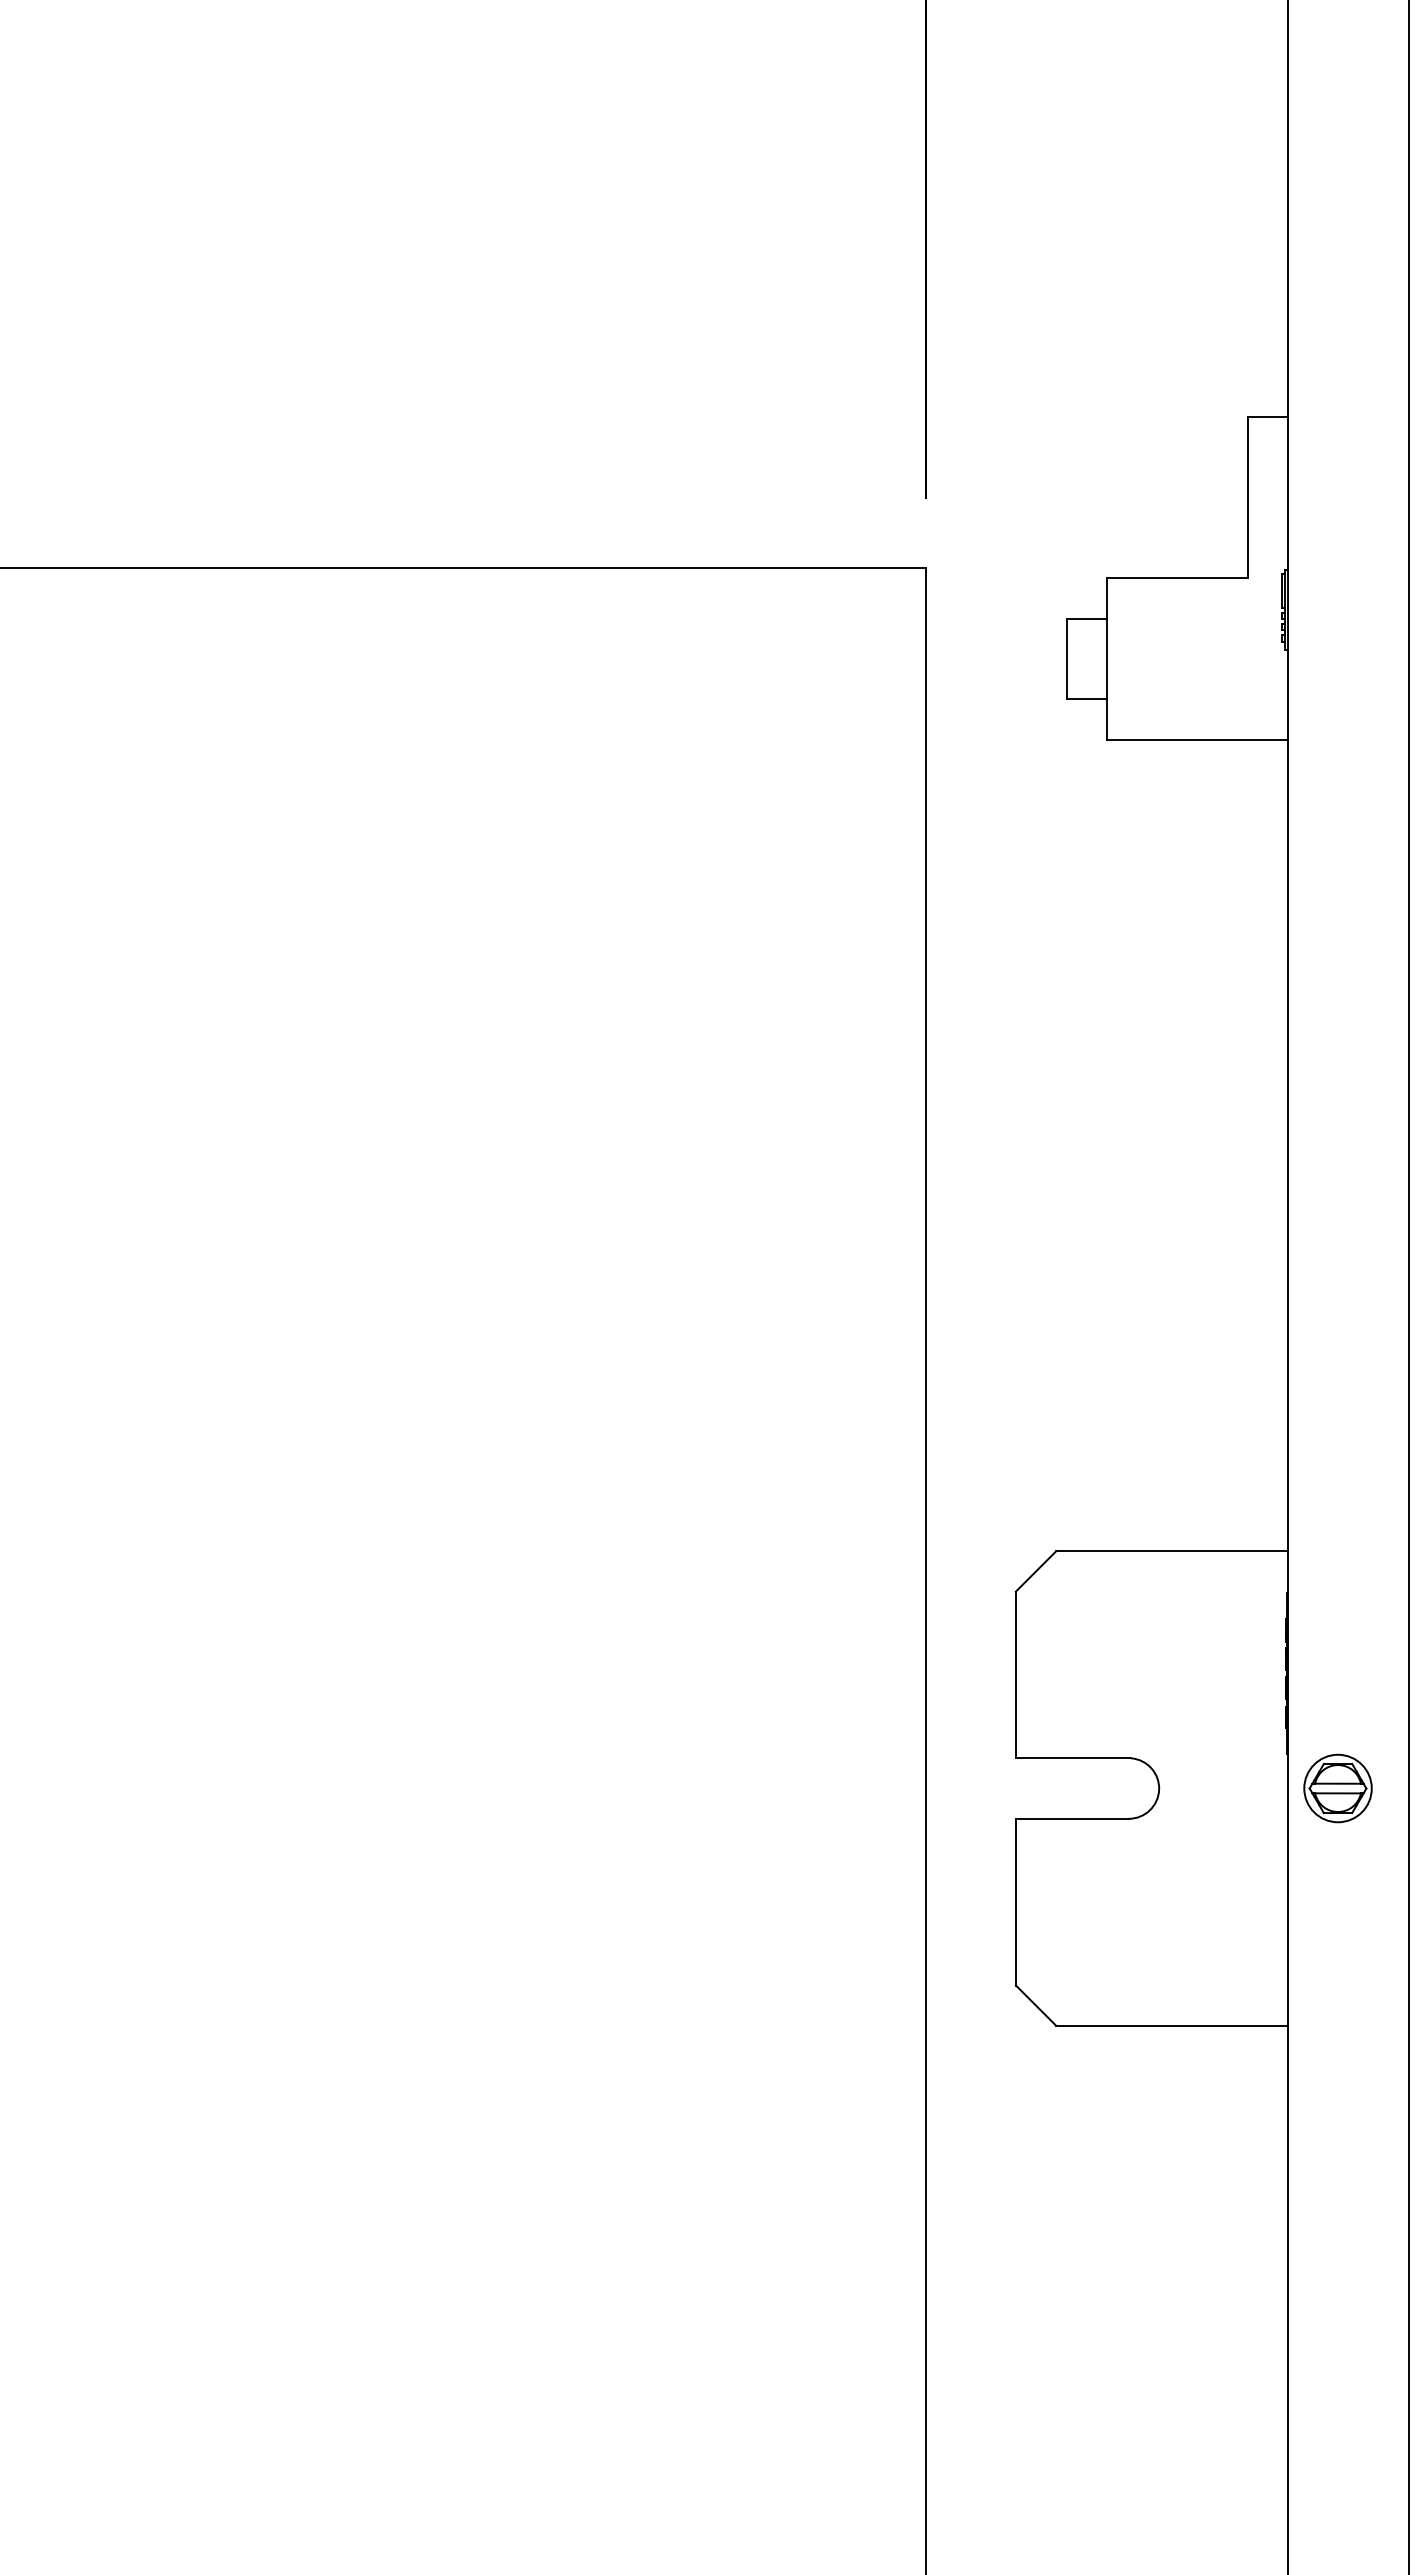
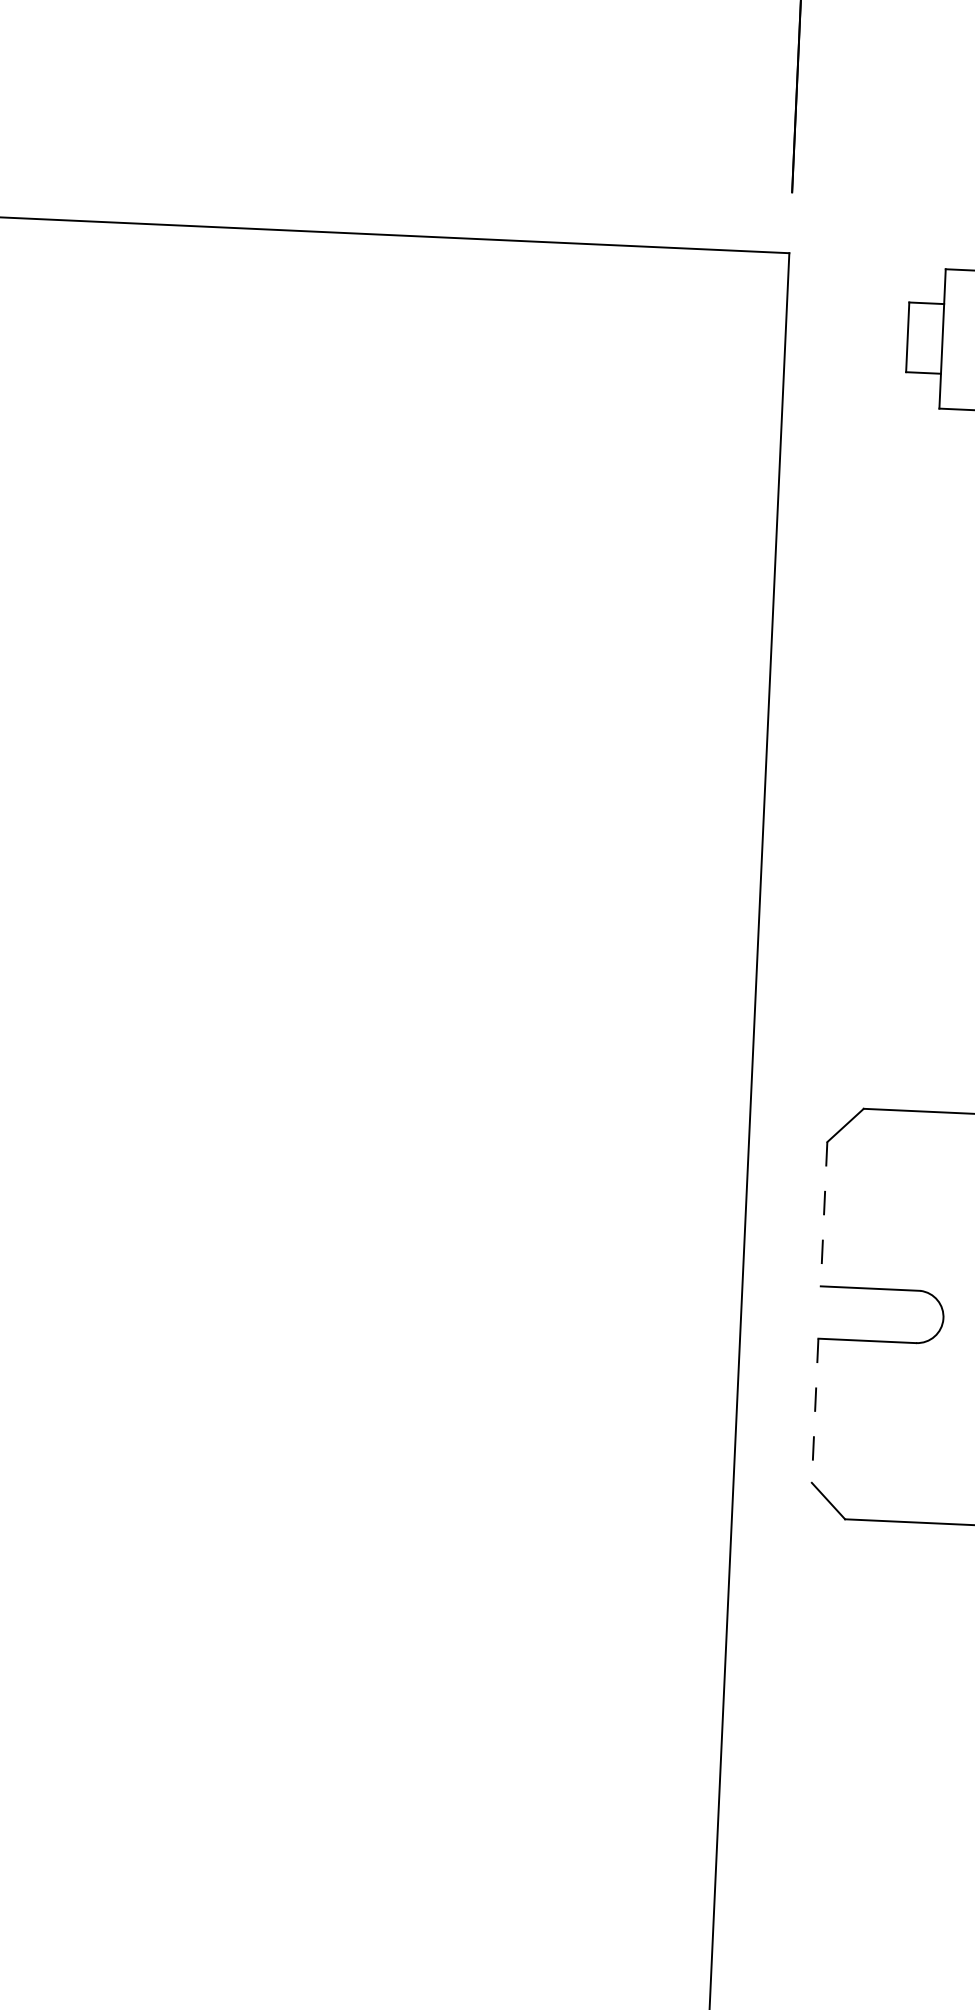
line: (1015, 1675) -> (823, 1214), solid -> dashed
line: (1015, 1902) -> (814, 1411), solid -> dashed

